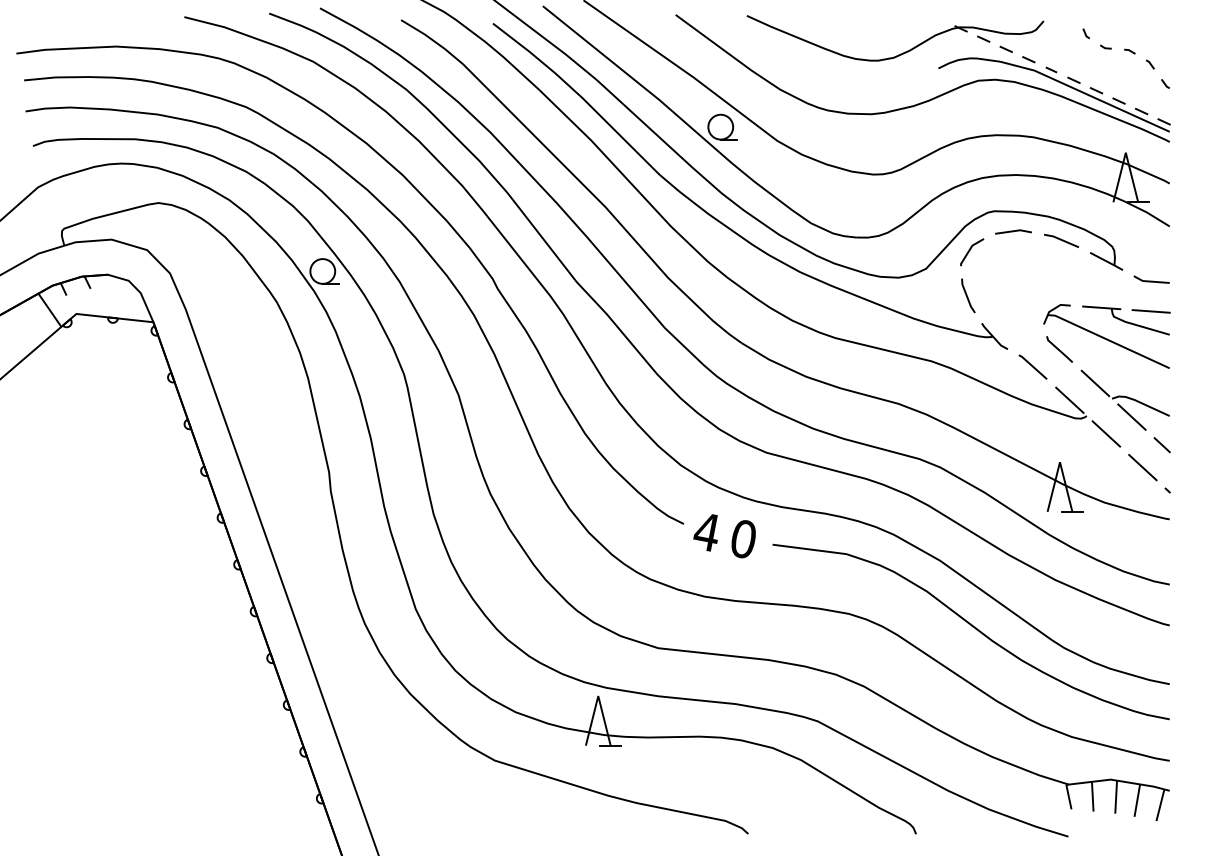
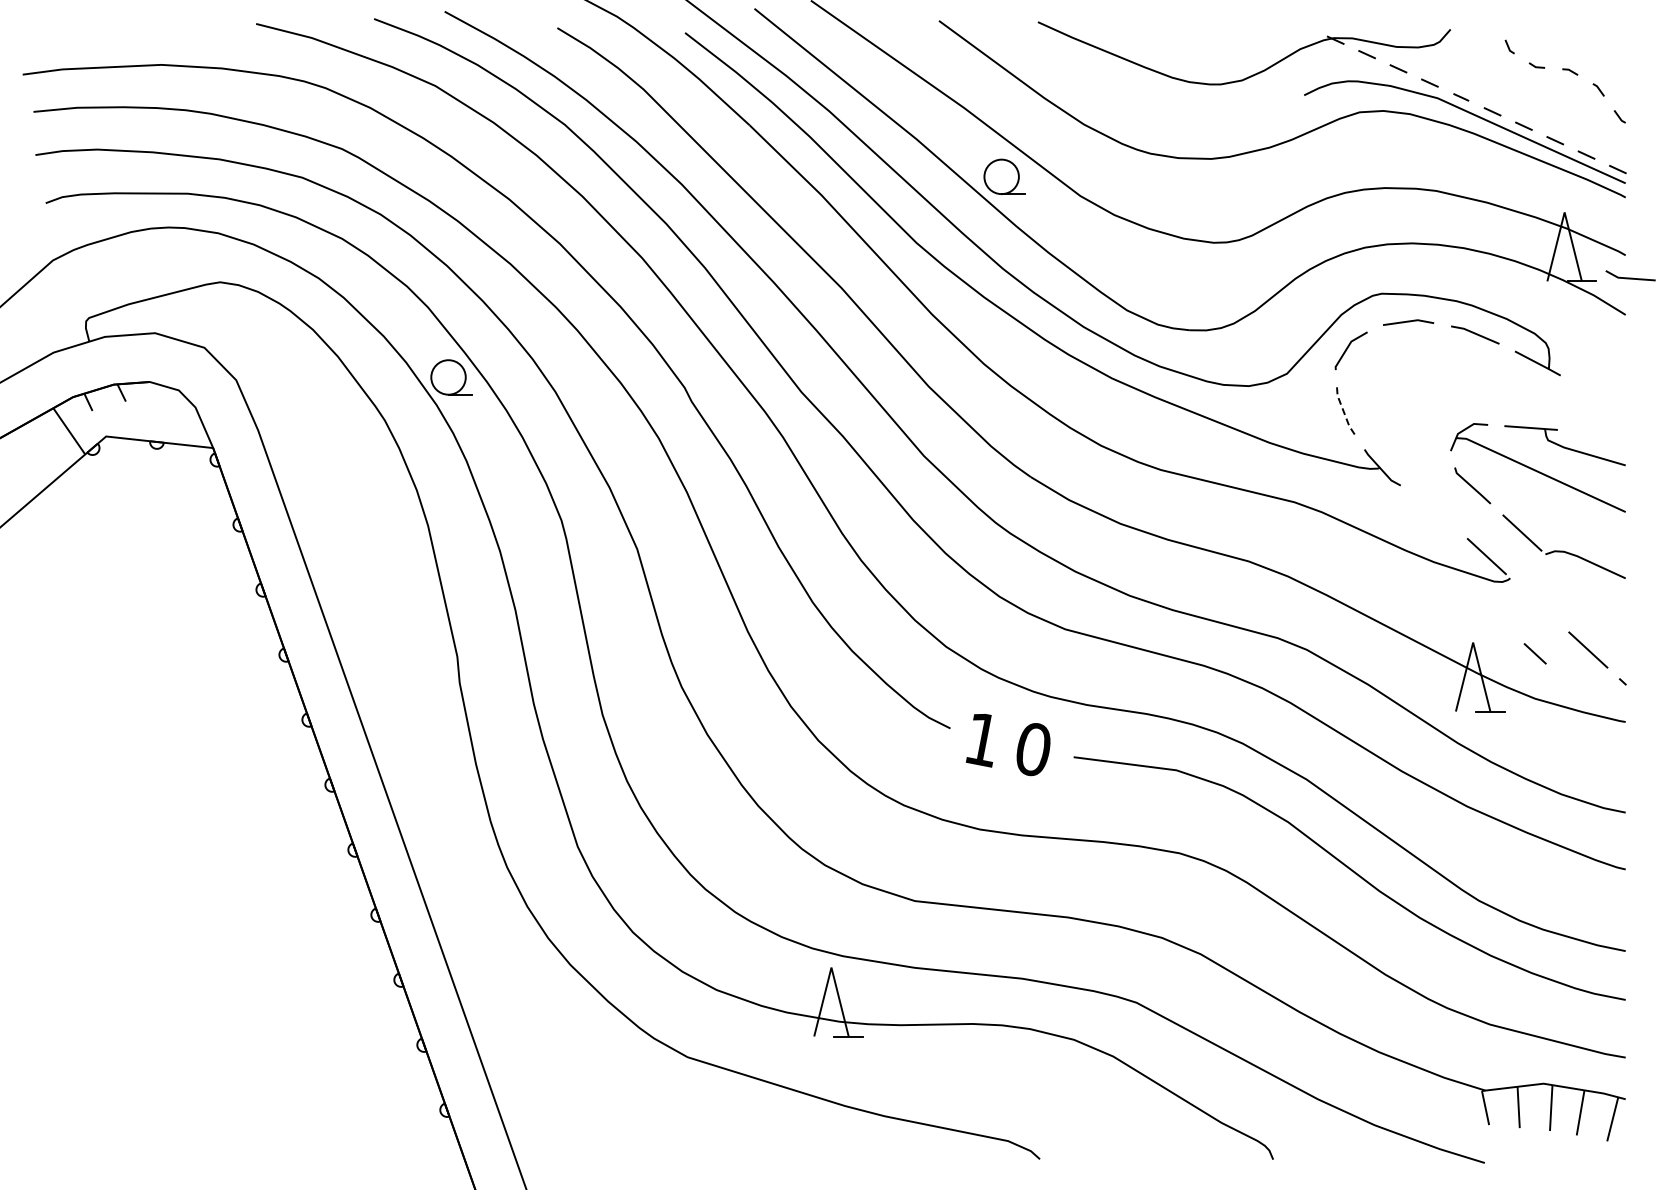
line: (1151, 280) -> (1630, 277), moved
line: (967, 296) -> (1344, 412), solid -> dashed
line: (1150, 311) -> (1599, 432), removed
line: (1032, 367) -> (1435, 510), removed
line: (1132, 416) -> (1573, 579), removed
line: (1106, 433) -> (1537, 602), removed
line: (1161, 444) -> (1534, 653), moved
text: (705, 532) -> (980, 740), 4 -> 1

